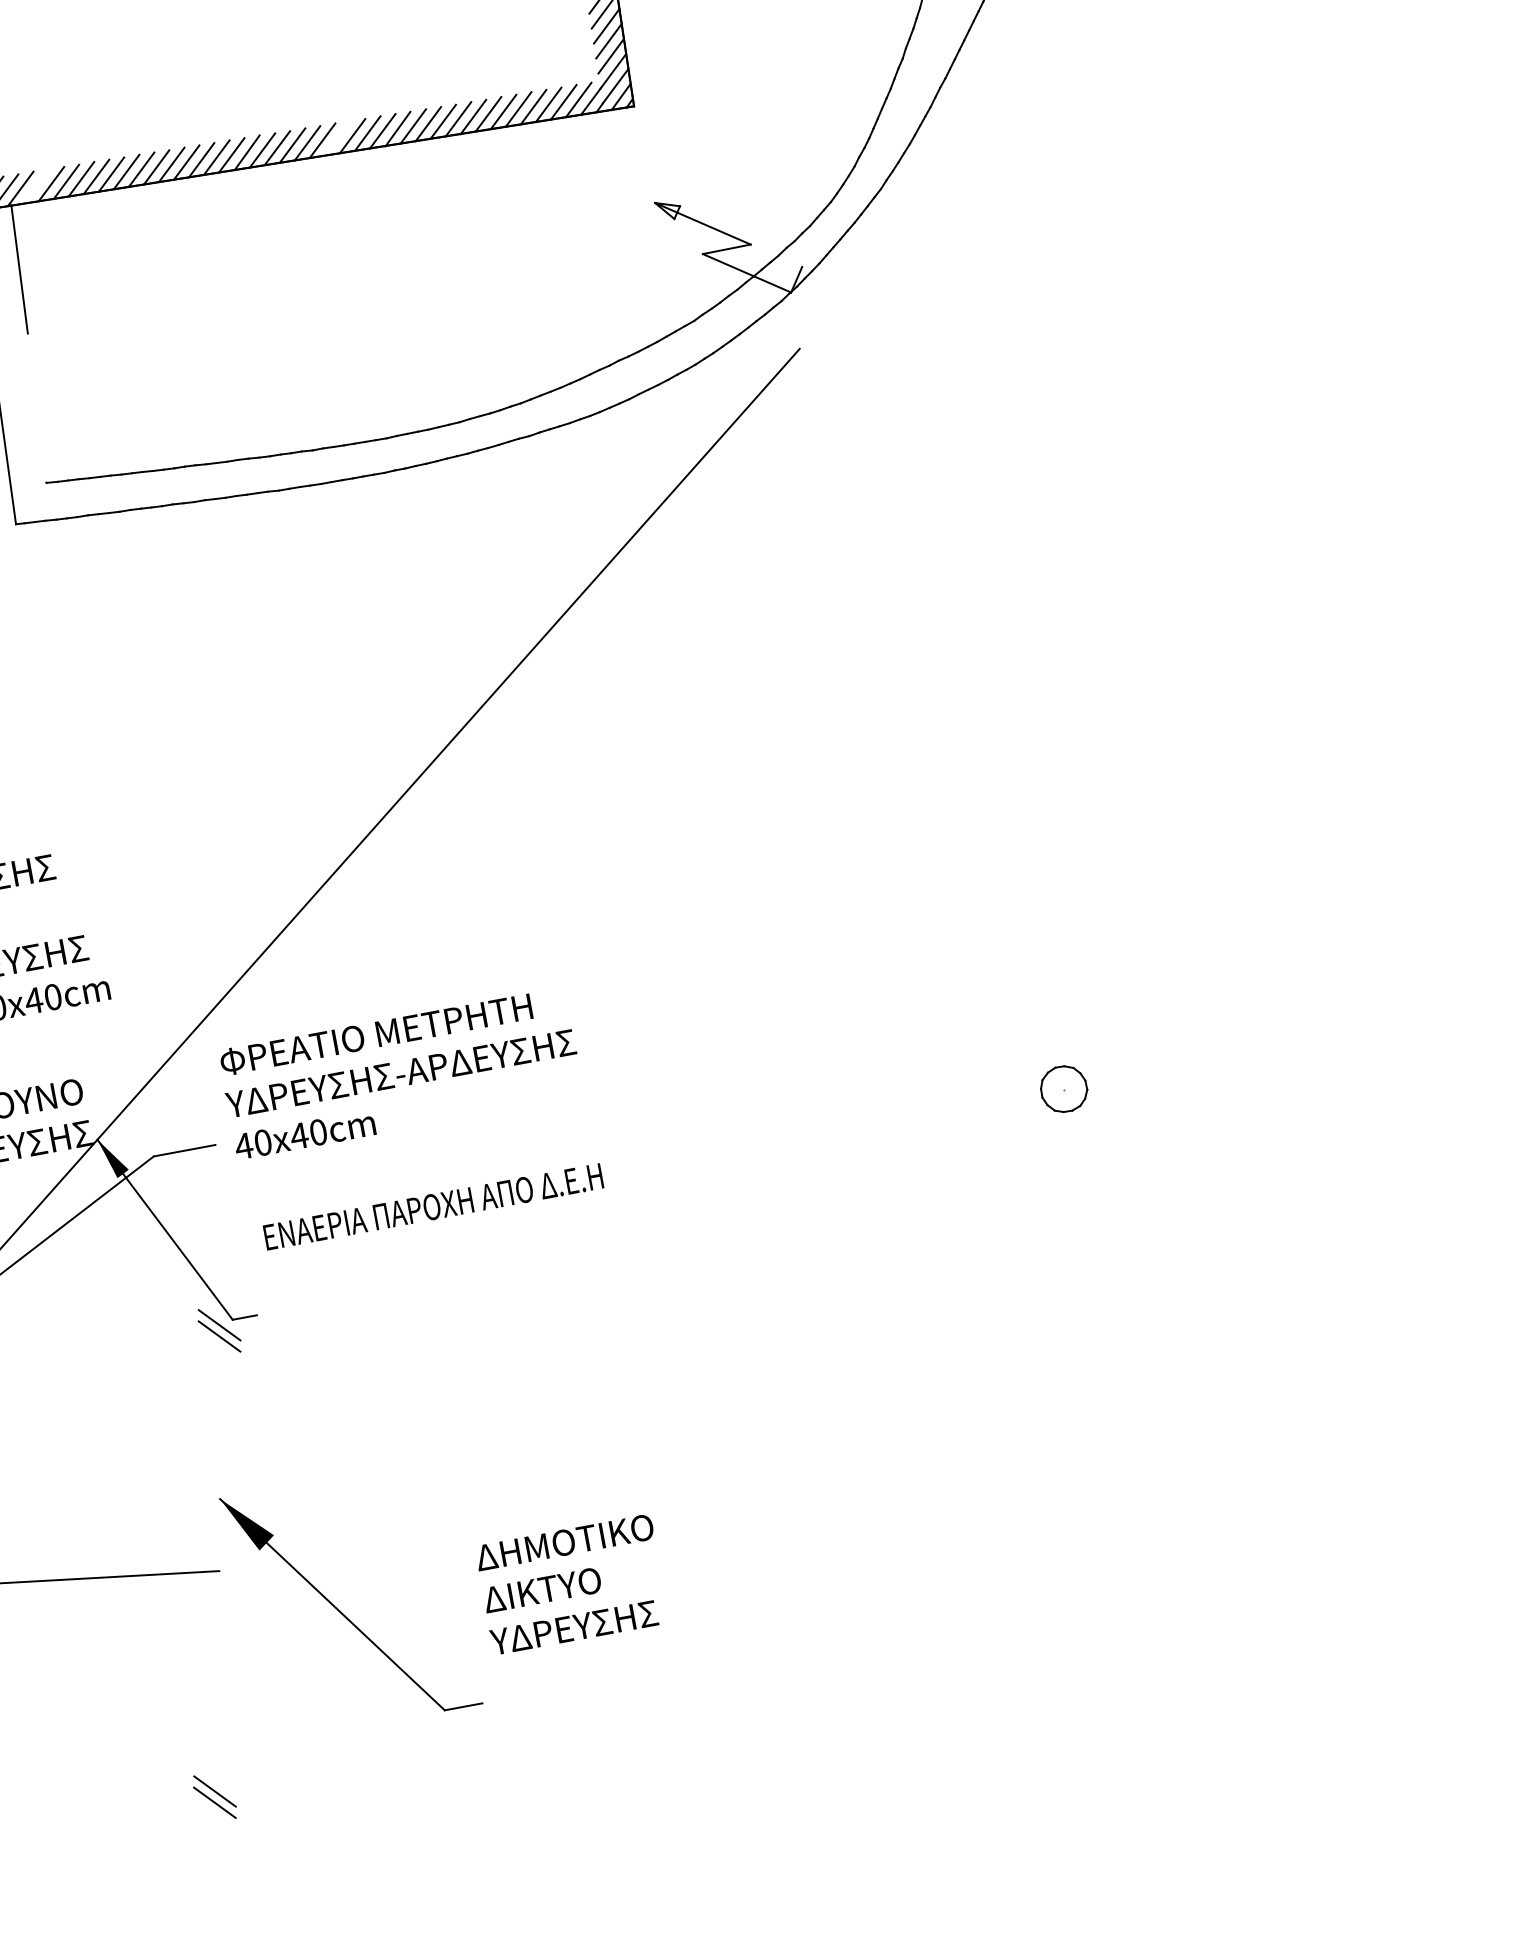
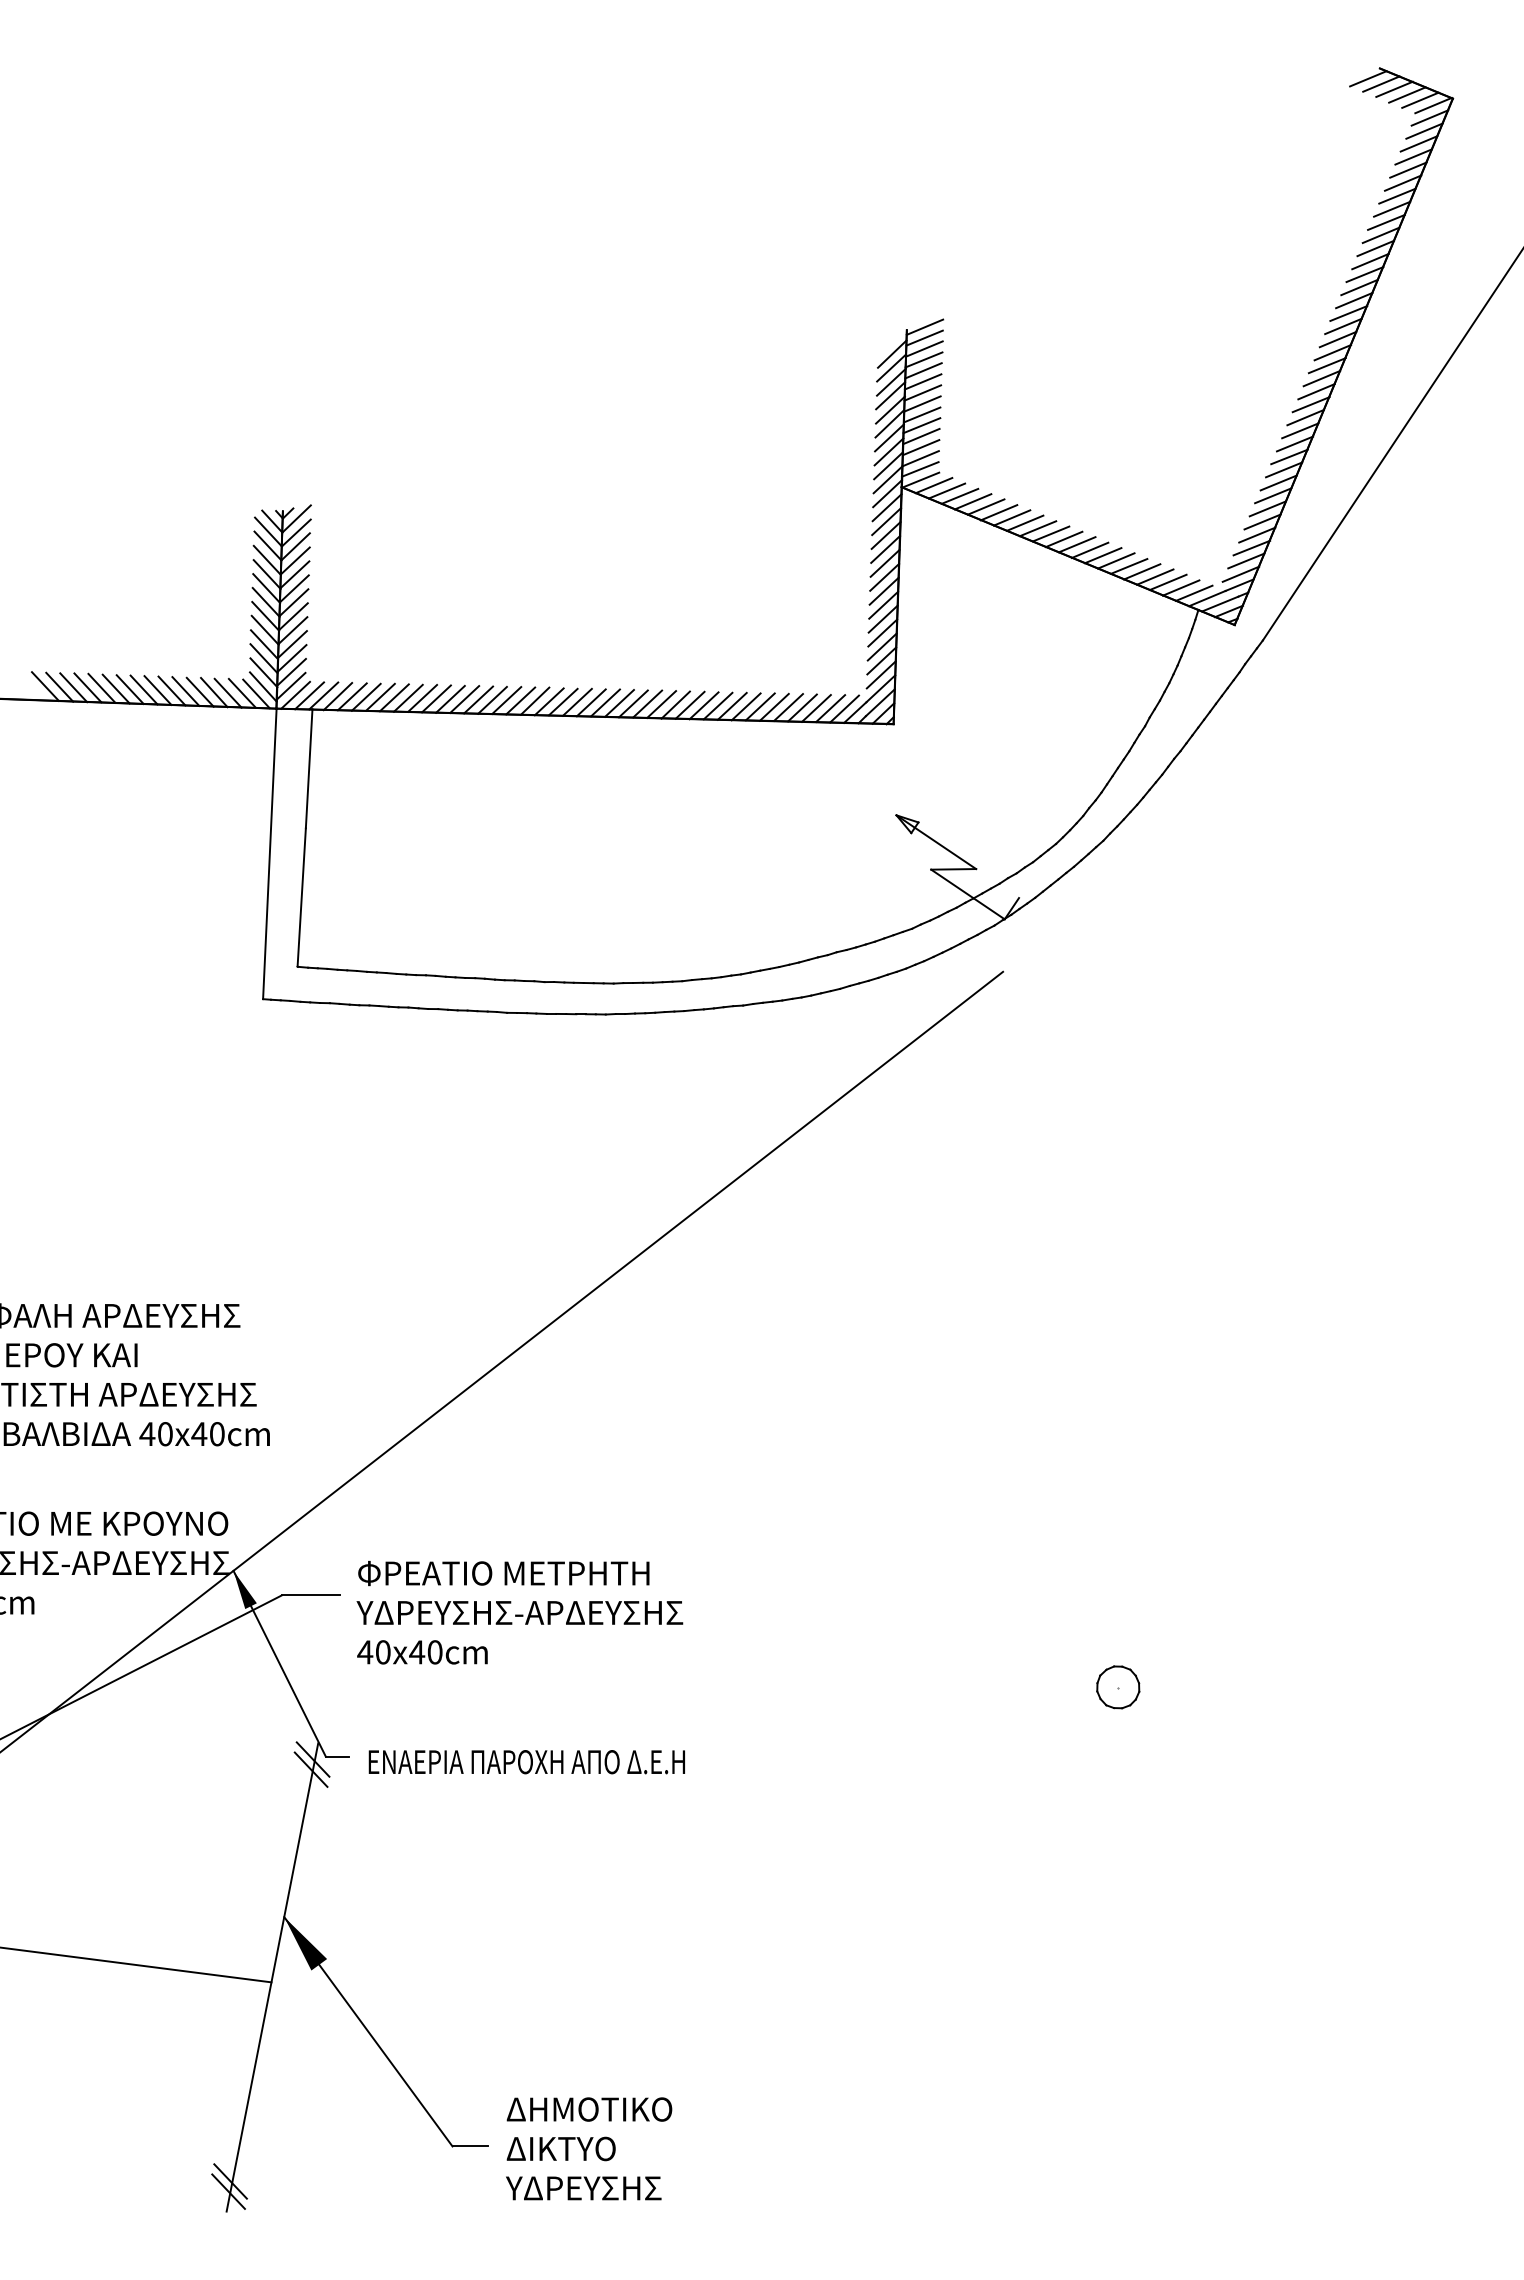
line: (337, 137) -> (619, 702), added
line: (35, 186) -> (337, 696), added
line: (36, 408) -> (301, 897), added
text: (400, 1073) -> (519, 1612), moved
text: (433, 1207) -> (526, 1762), moved
line: (219, 1565) -> (272, 1977), added
text: (572, 1584) -> (589, 2148), moved

